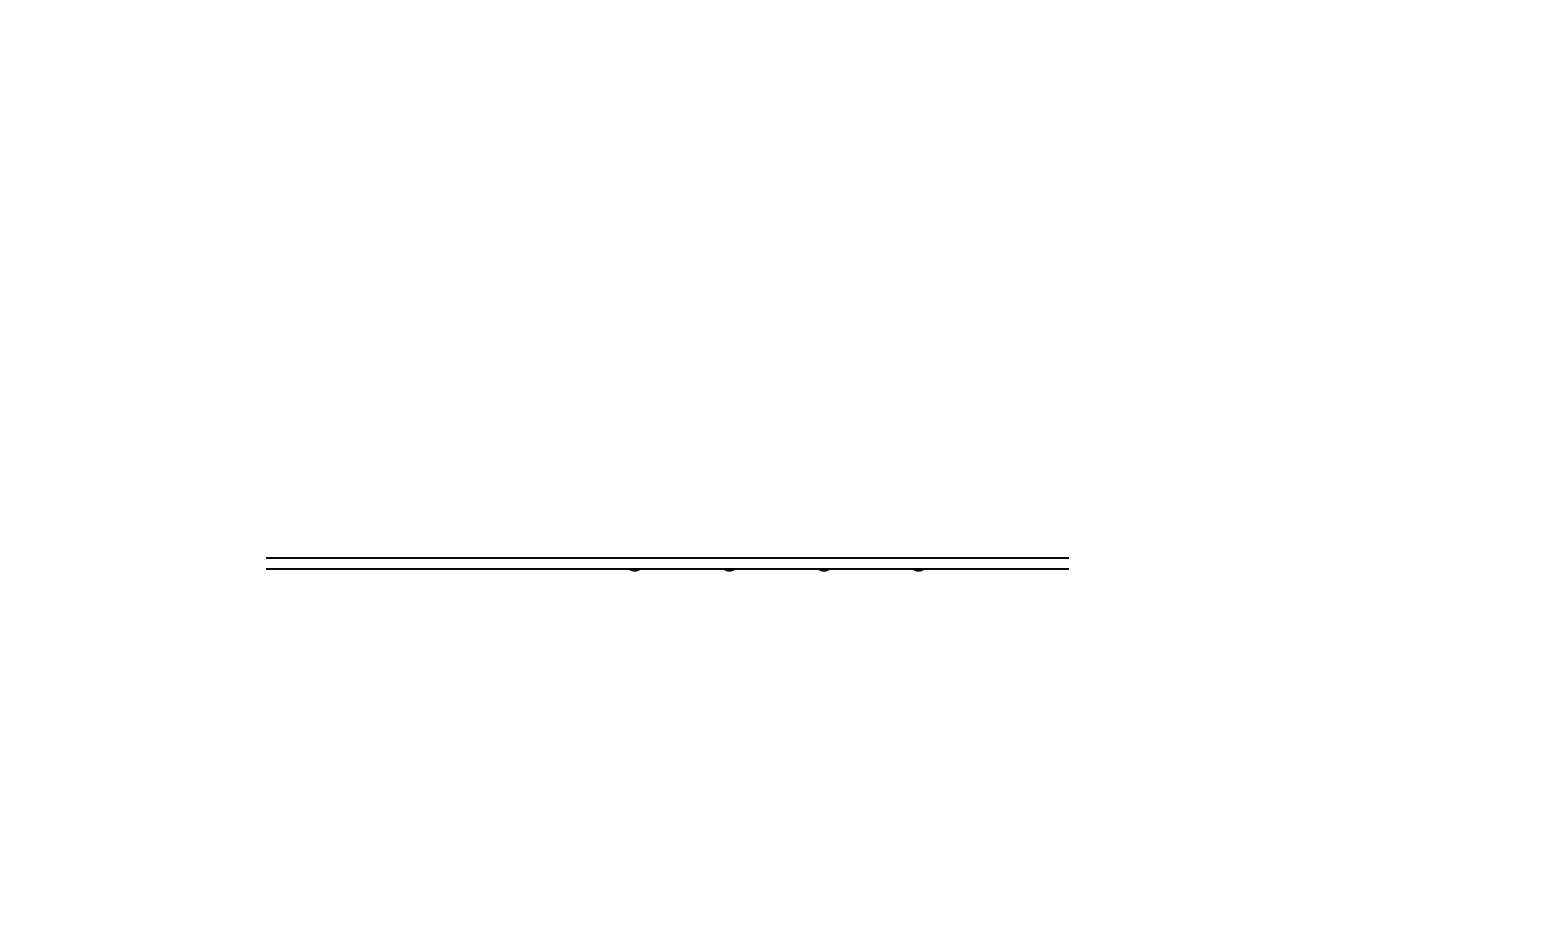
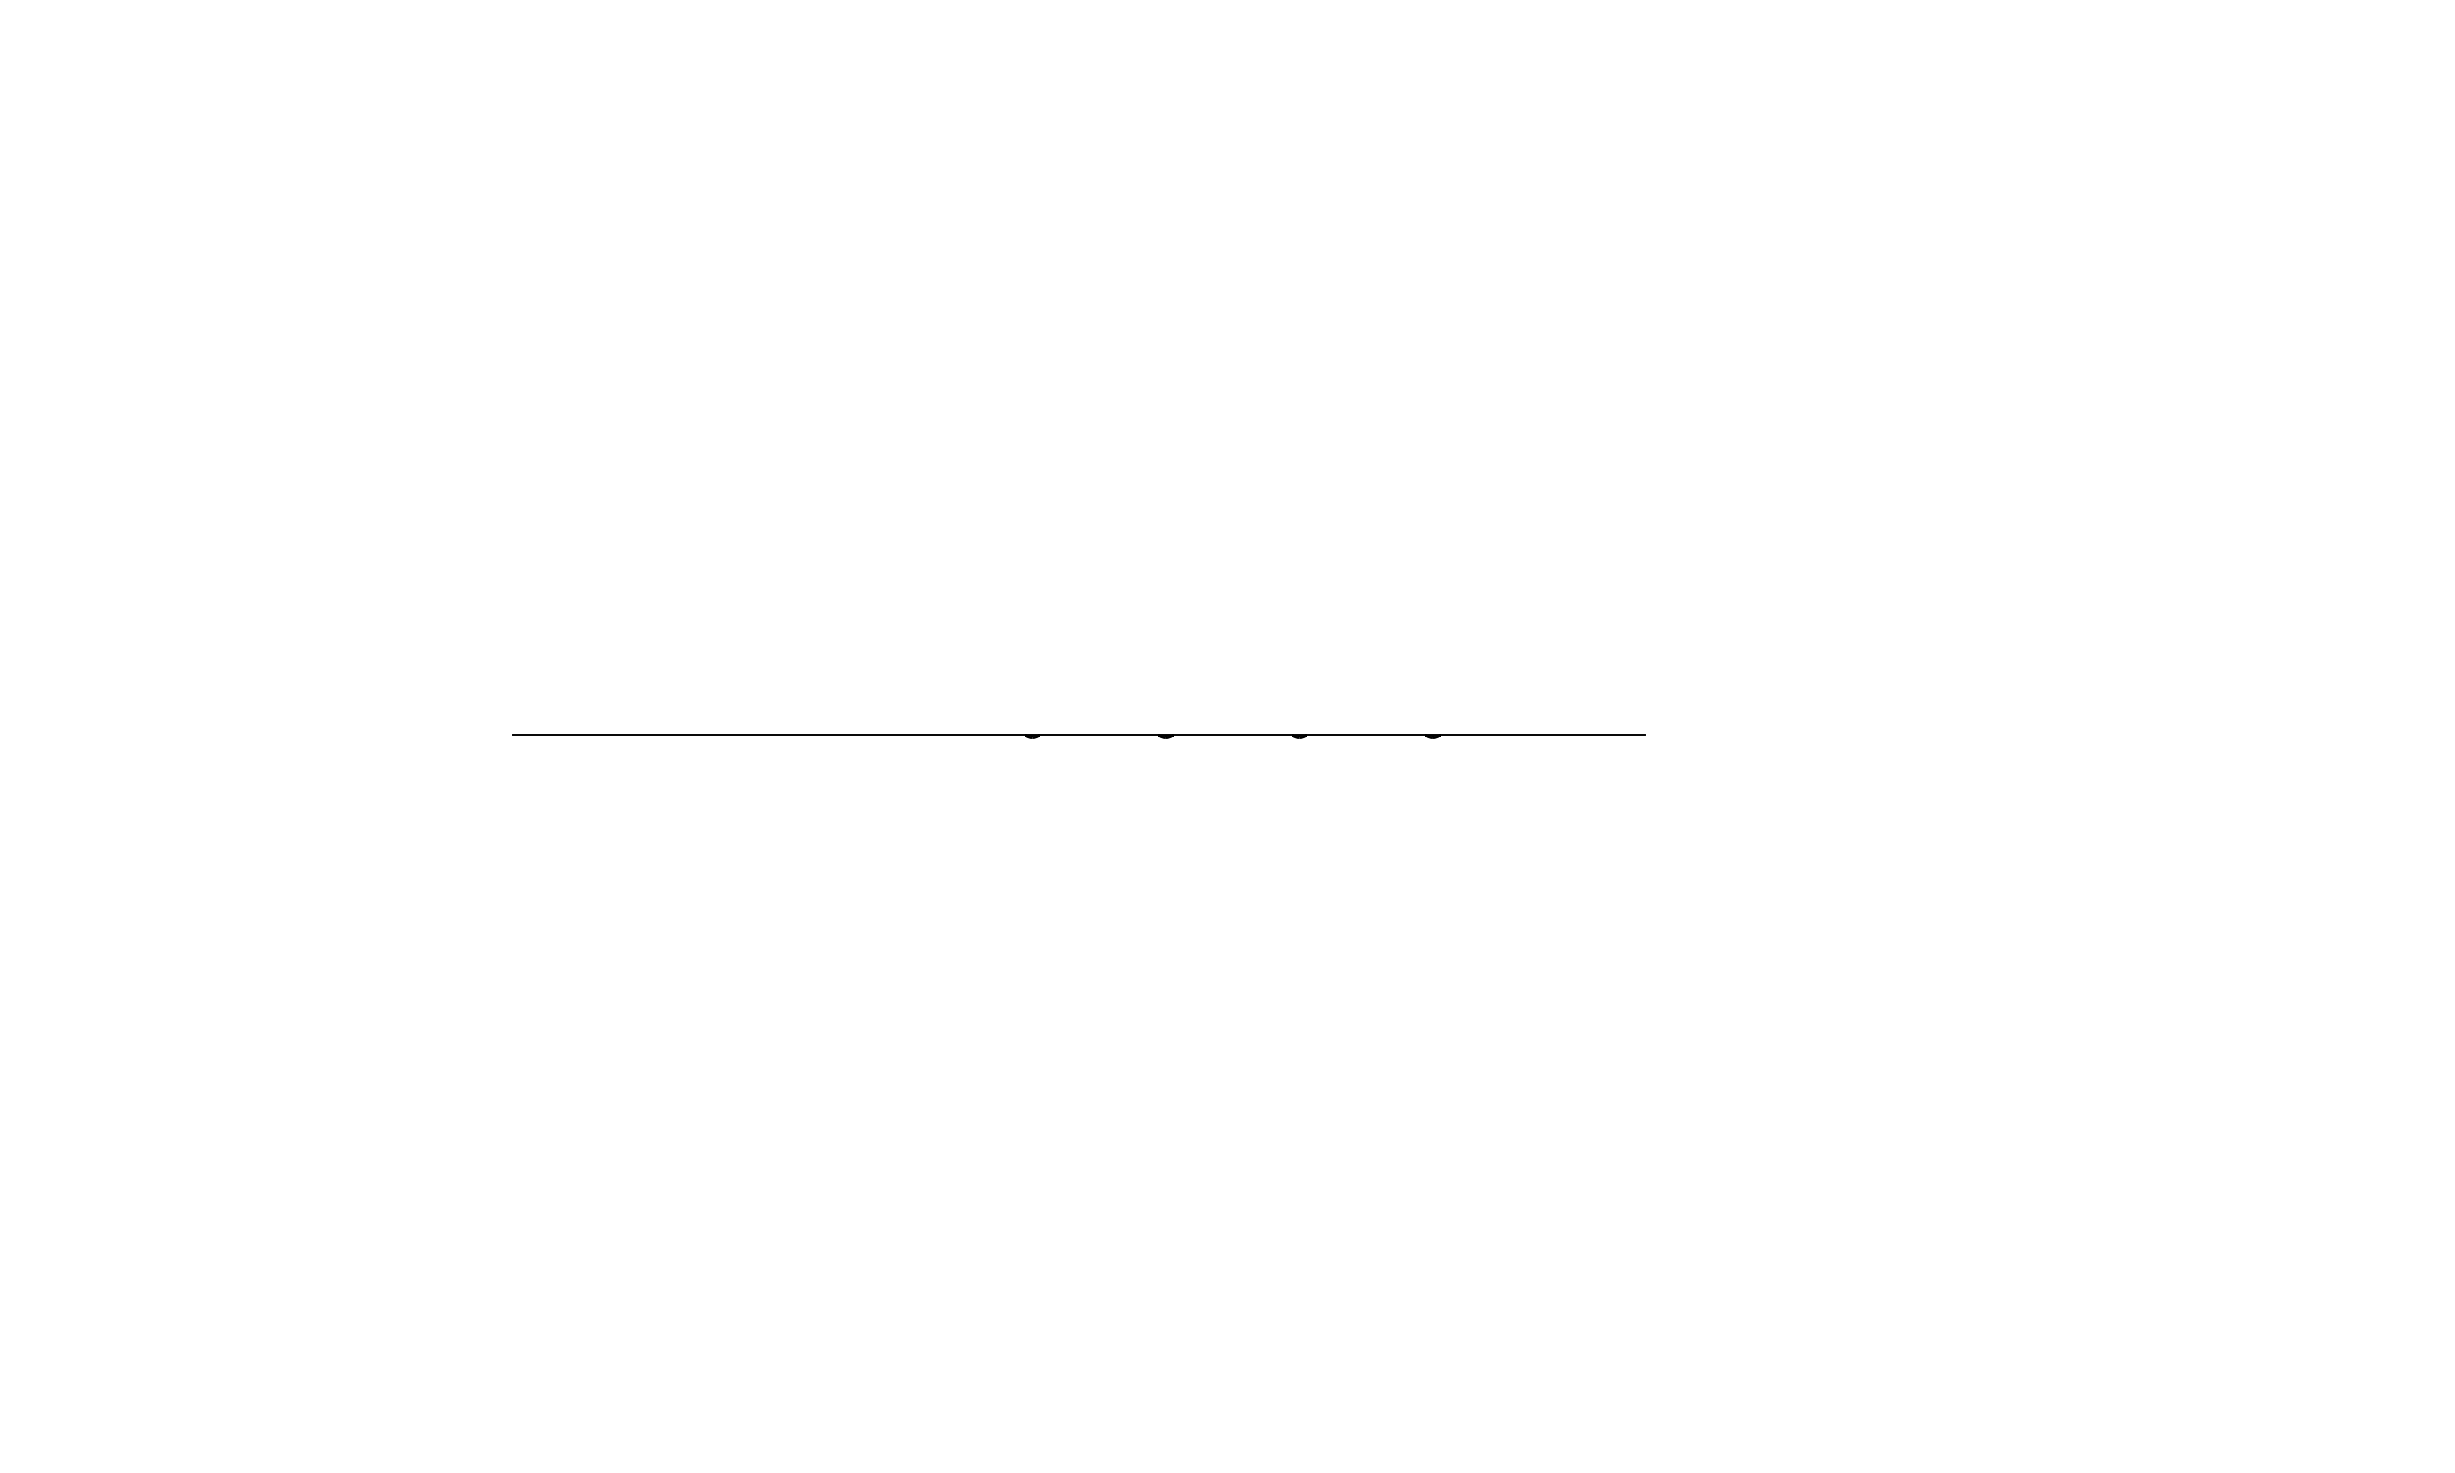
line: (667, 557) -> (1078, 719), removed

